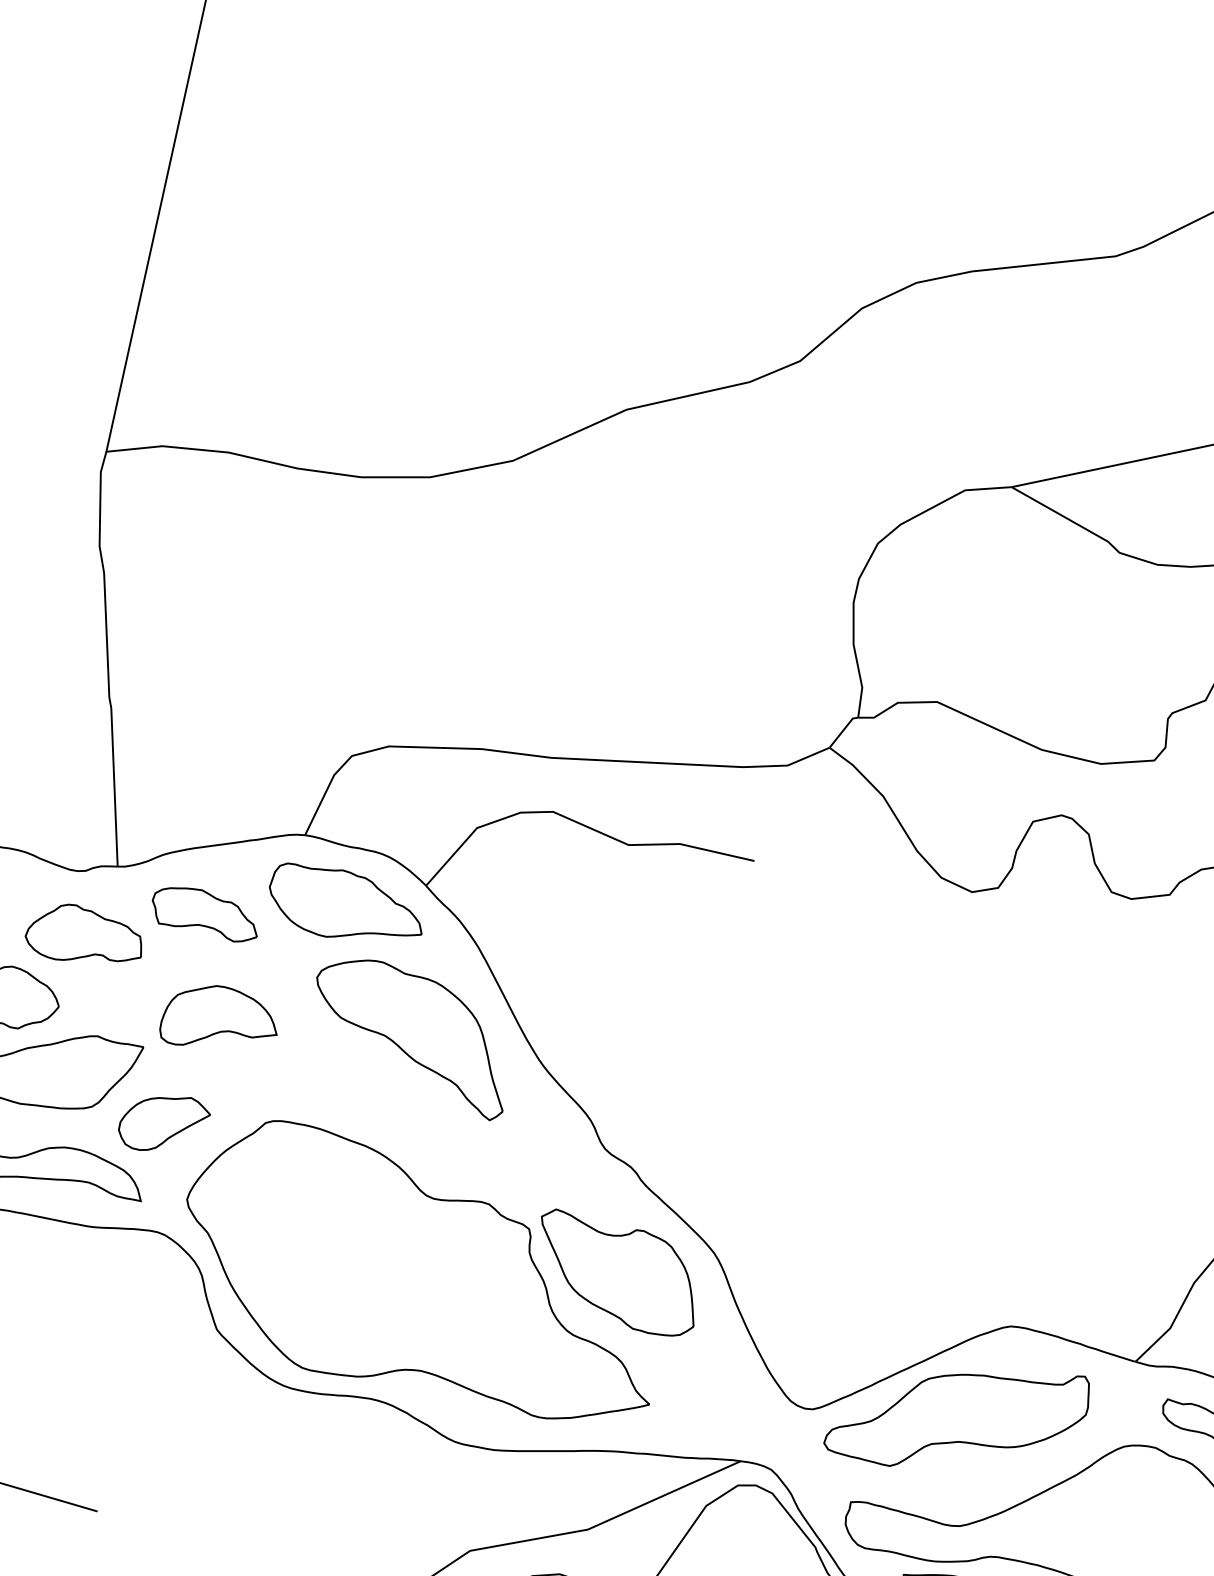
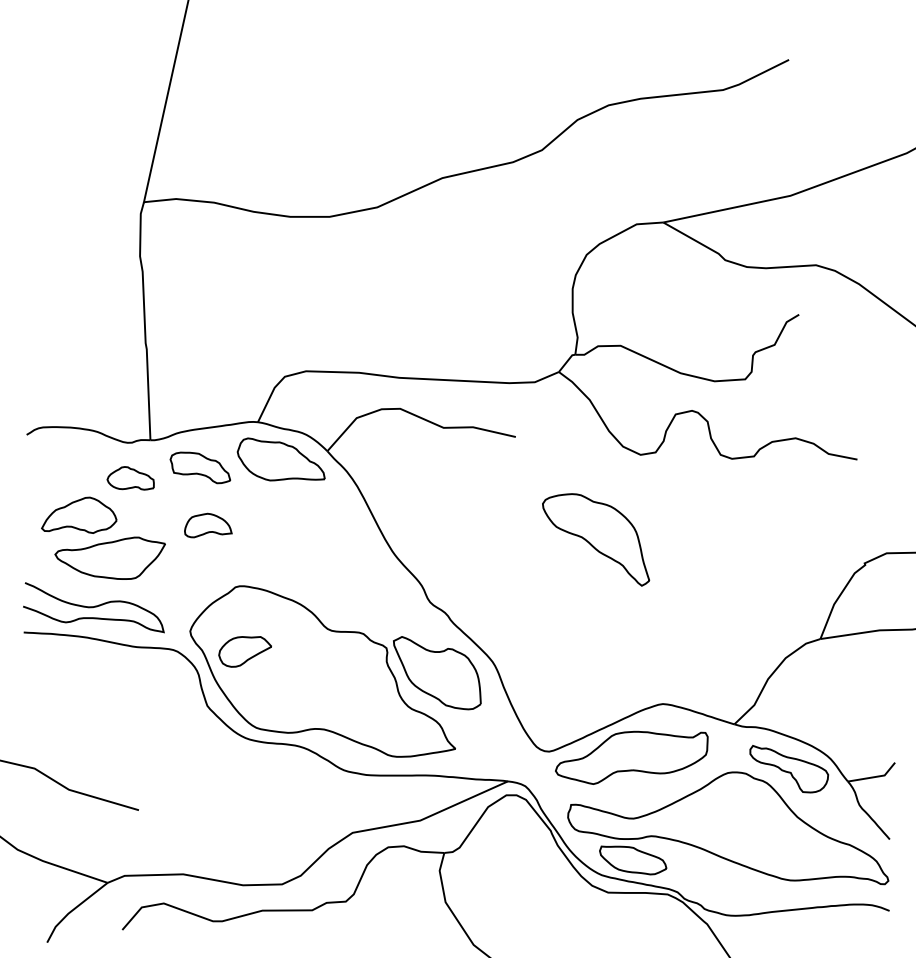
part: (82, 933) -> (130, 478), size x0.7
part: (218, 1015) -> (208, 525), size x0.7
part: (410, 1039) -> (596, 539), moved
part: (163, 1123) -> (244, 651), moved

